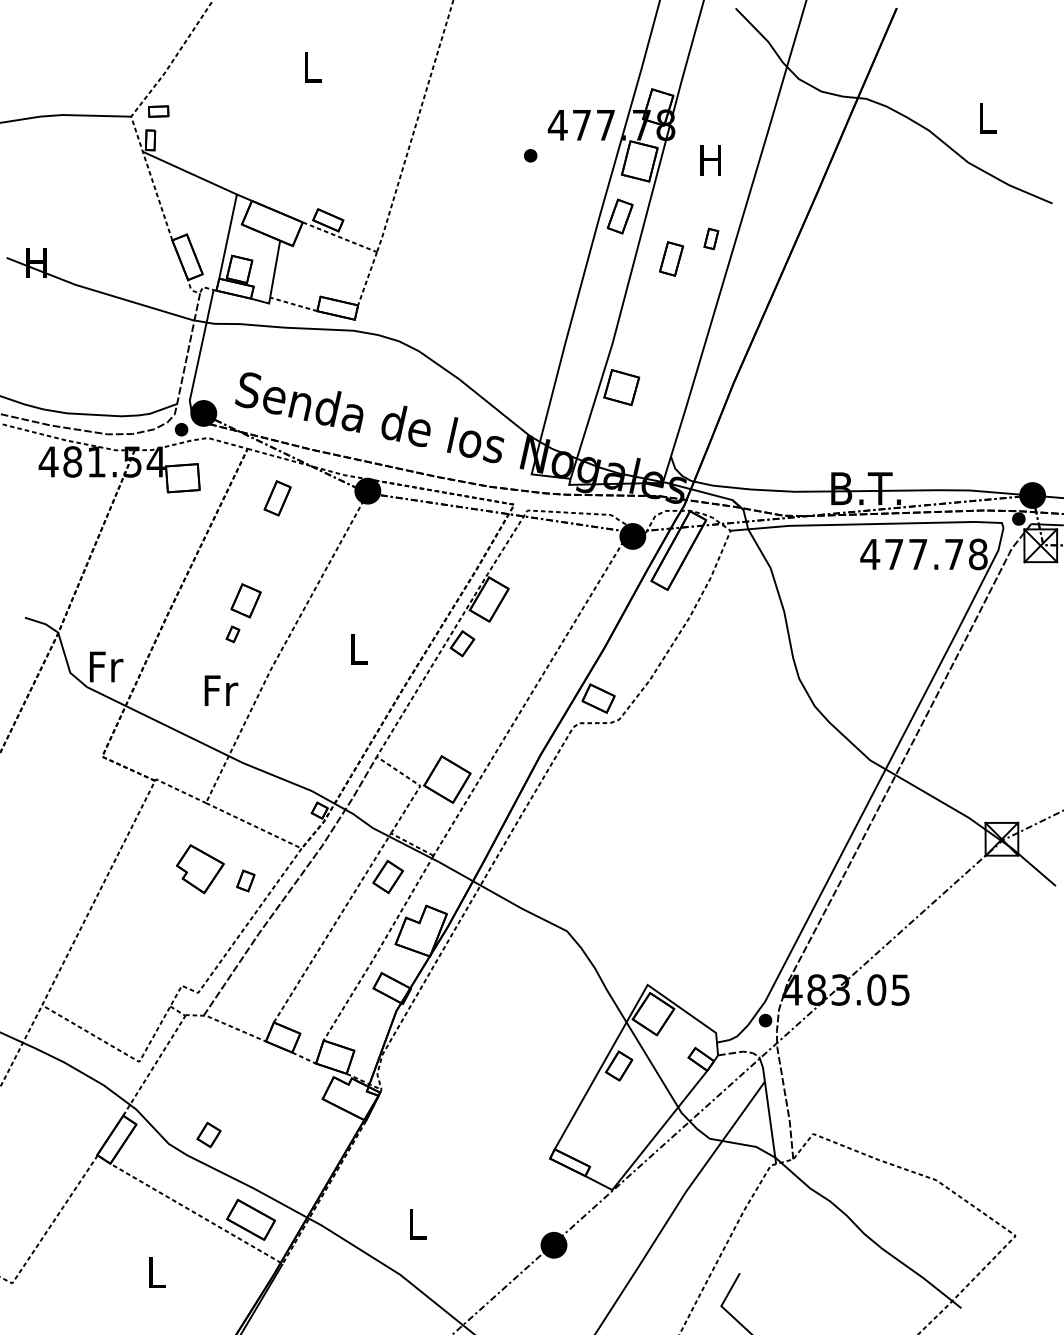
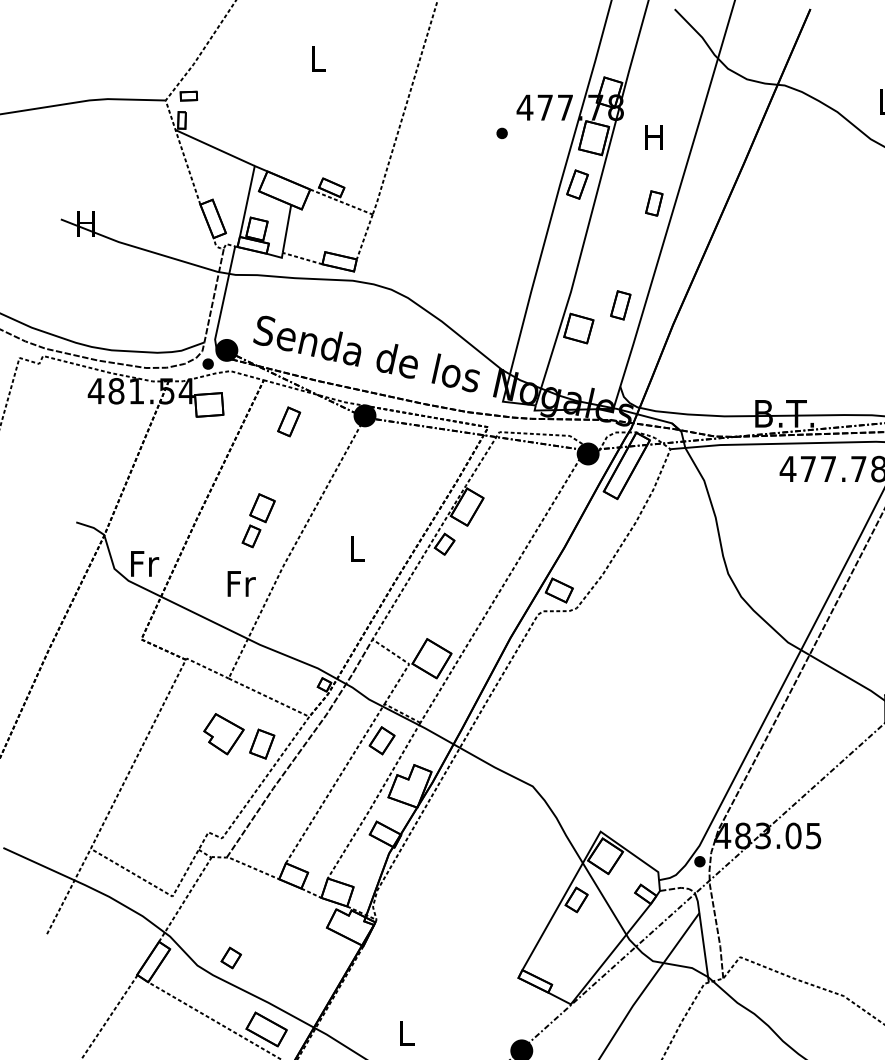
part: (711, 238) -> (654, 203), size x1.43
part: (671, 258) -> (620, 304), moved
part: (232, 634) -> (251, 536), size x1.67
part: (245, 880) -> (261, 743), size x1.67

